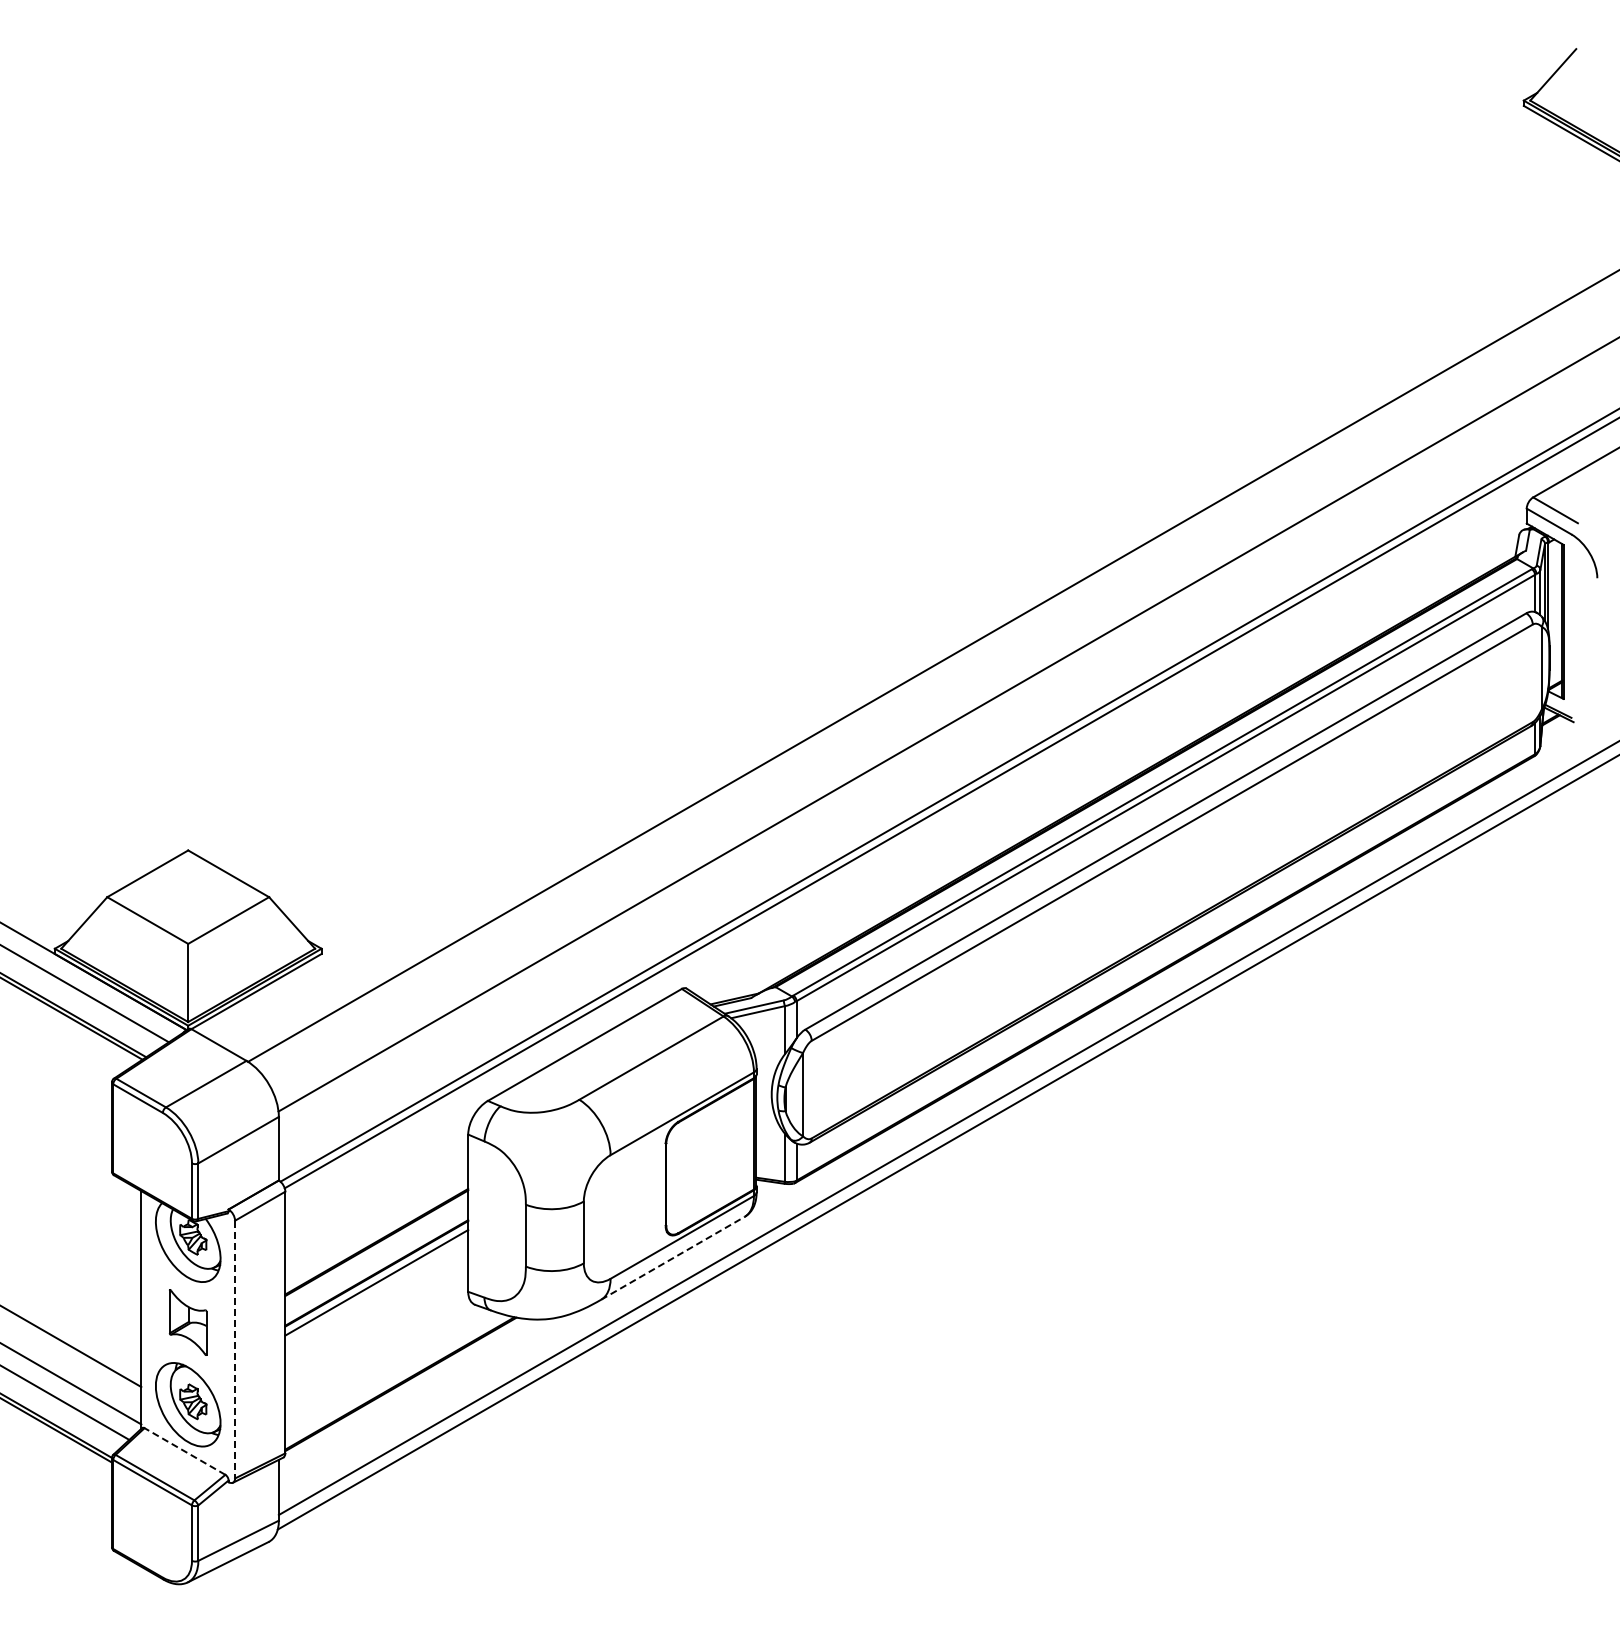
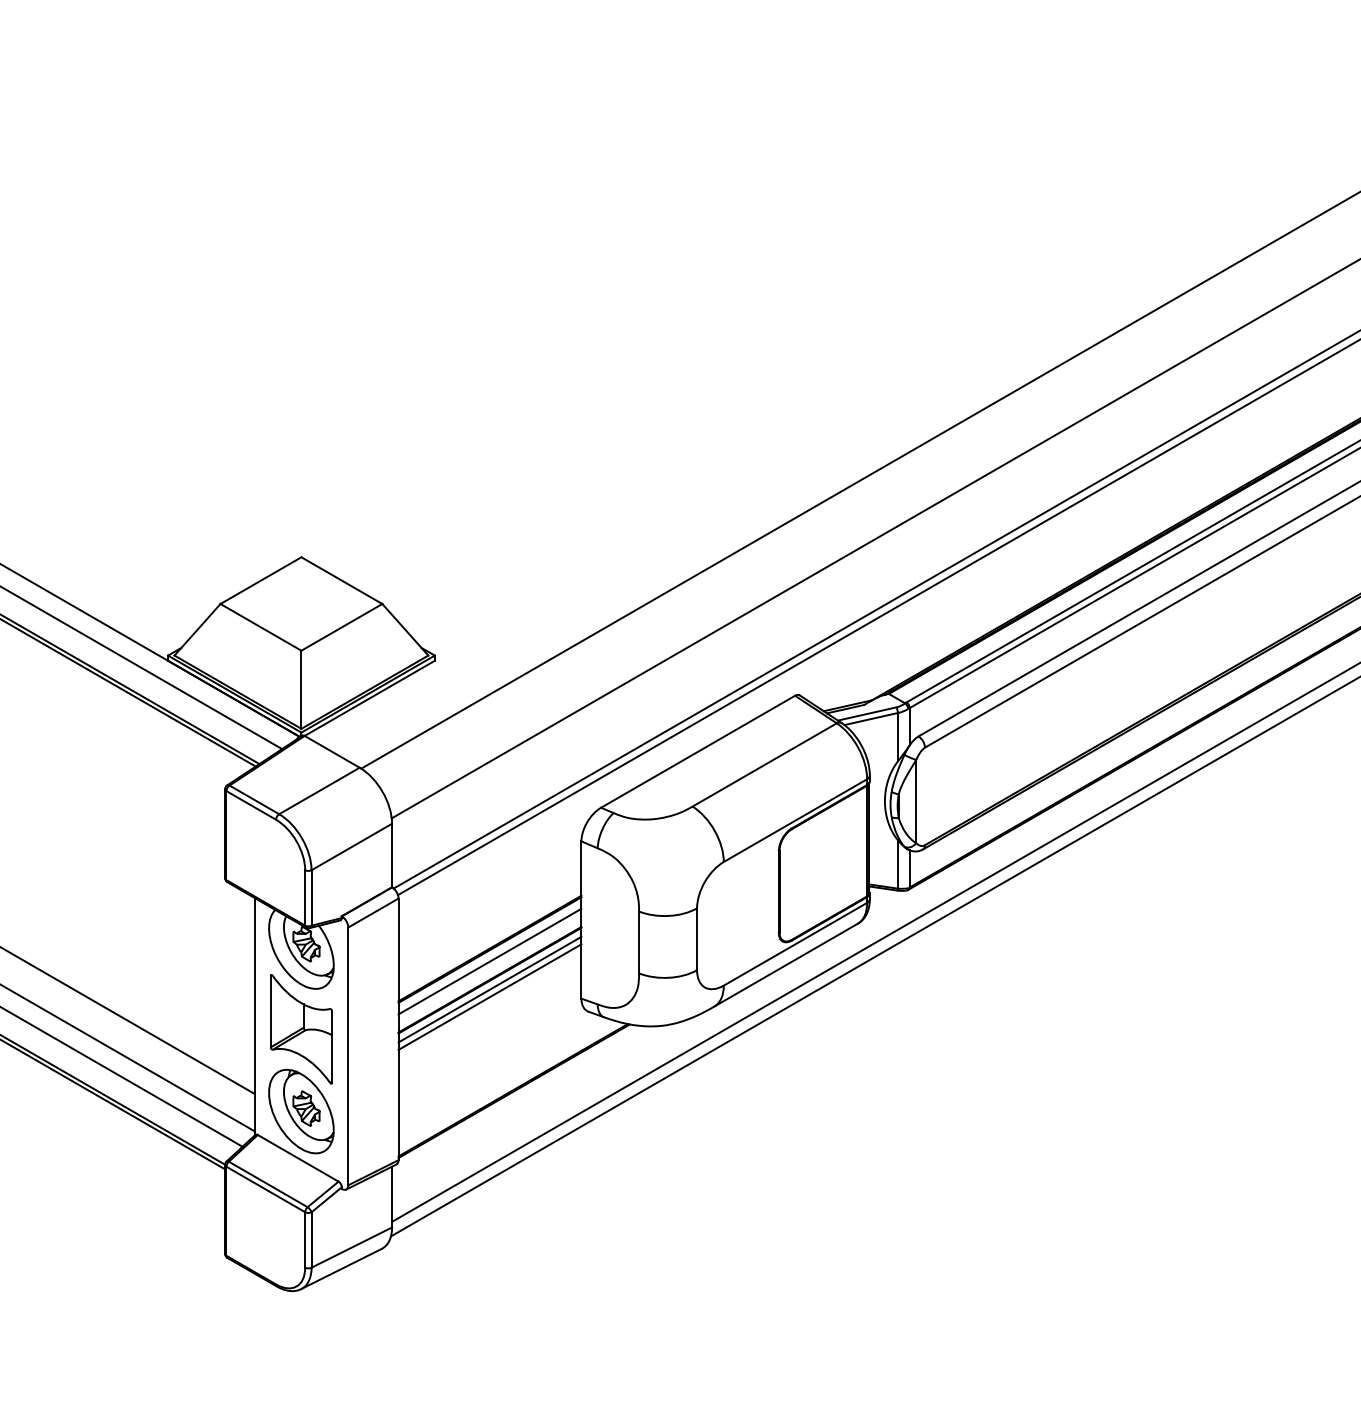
line: (376, 1254) -> (489, 961), added
line: (672, 1258) -> (785, 965), dashed -> solid
line: (376, 1290) -> (489, 997), added
part: (187, 1322) -> (300, 1029), size x1.67
line: (235, 1349) -> (348, 1056), dashed -> solid
line: (184, 1451) -> (297, 1158), dashed -> solid

